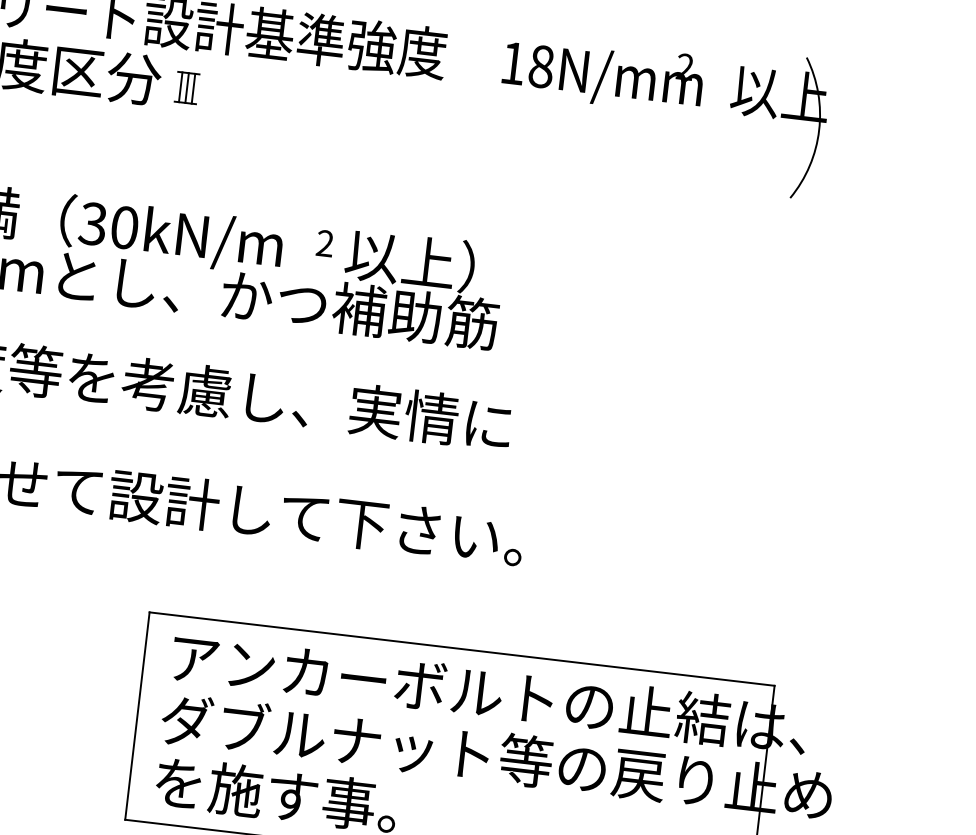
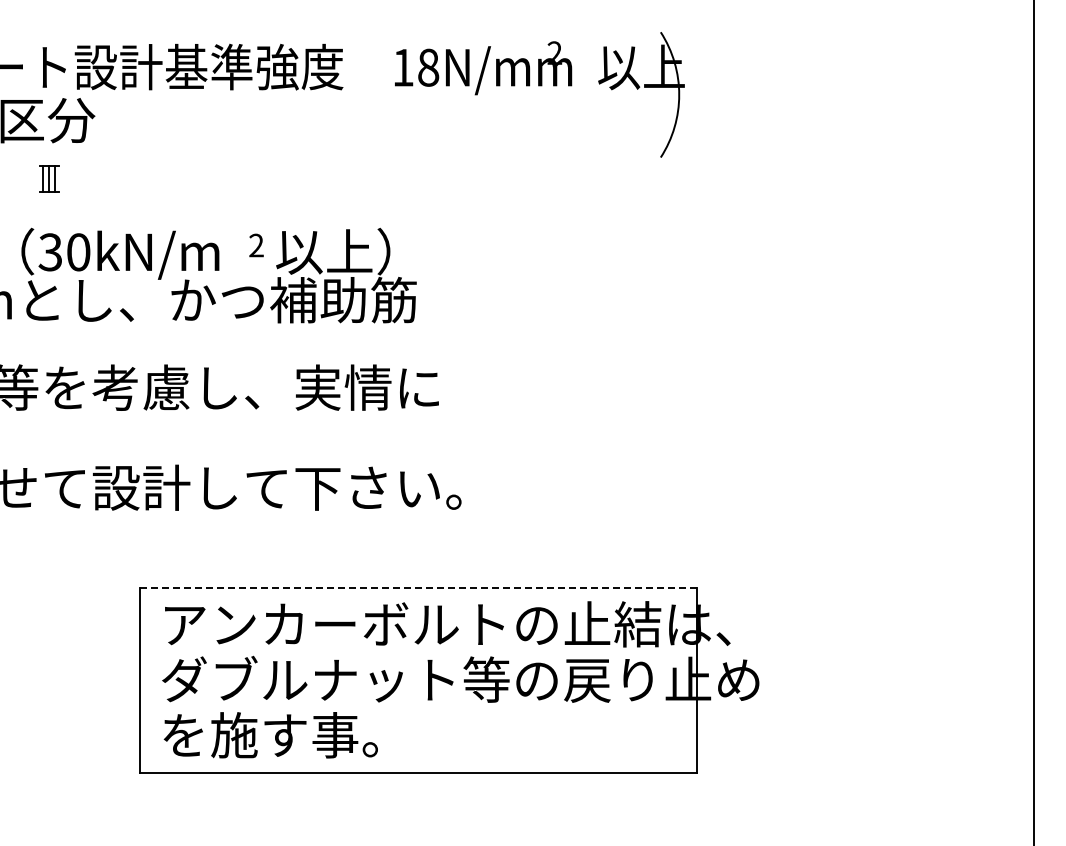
part: (187, 87) -> (49, 178), moved
line: (461, 648) -> (418, 587), solid -> dashed

